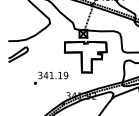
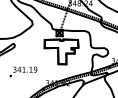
text: (51, 77) -> (23, 71), moved

